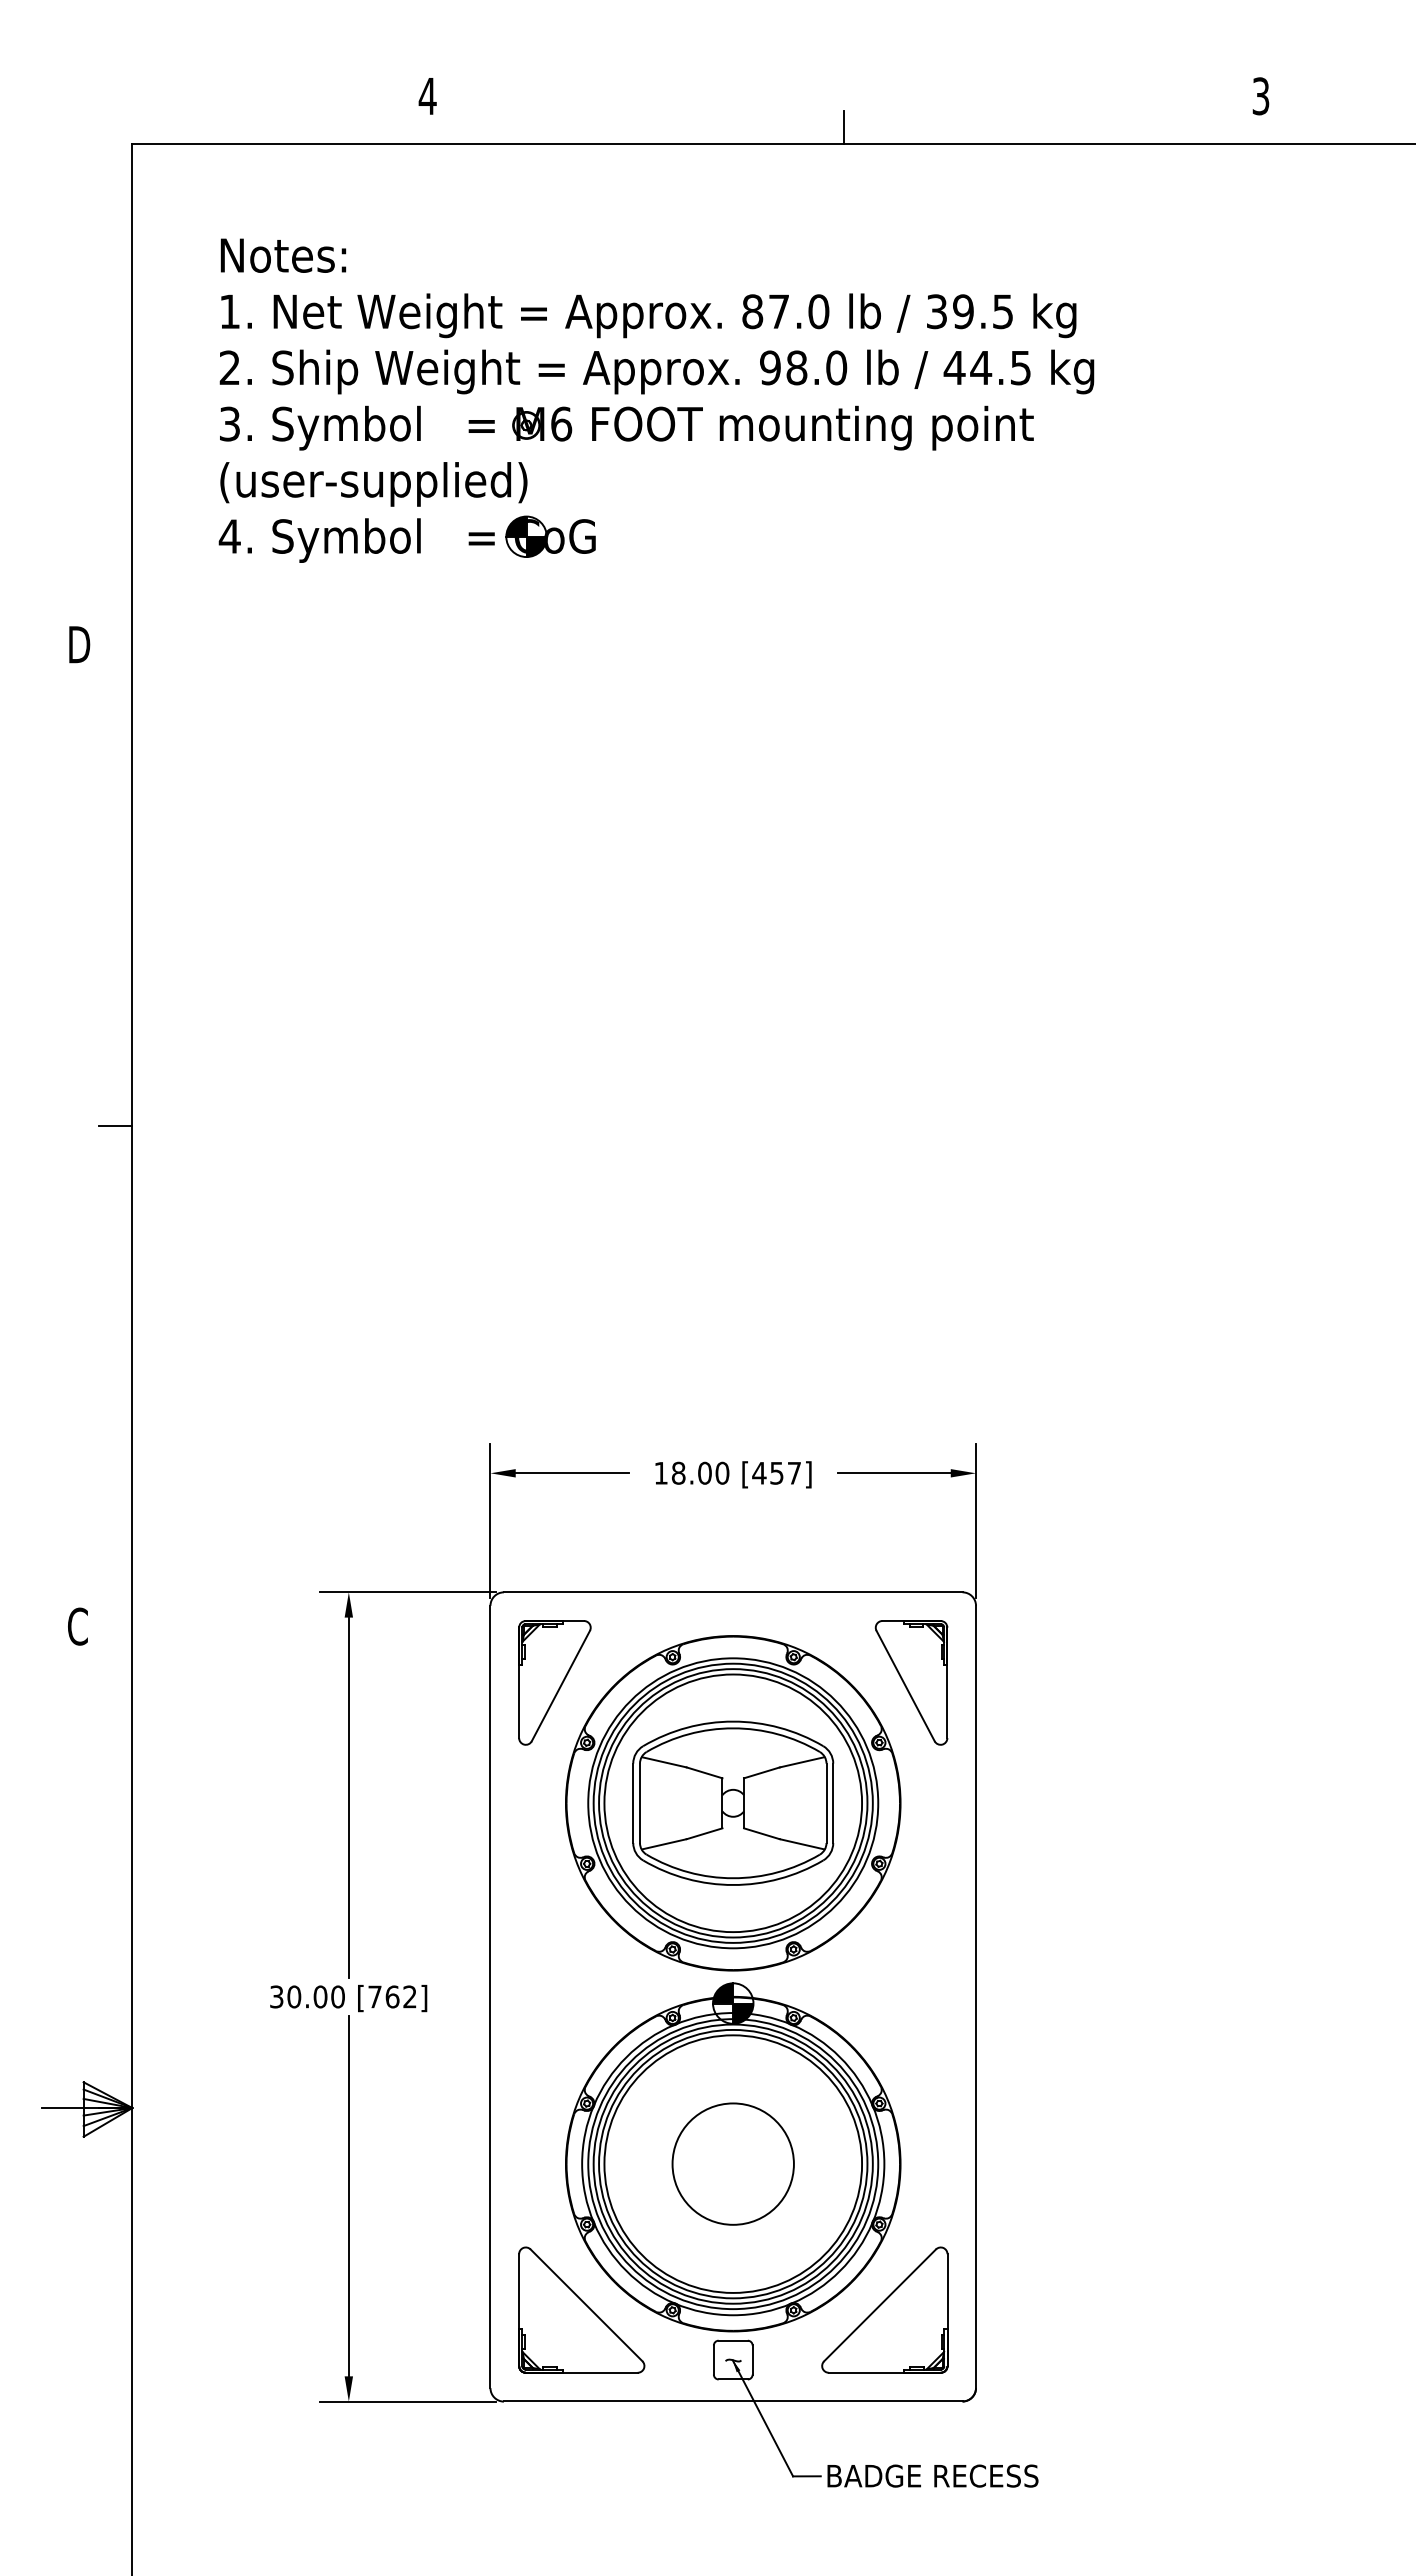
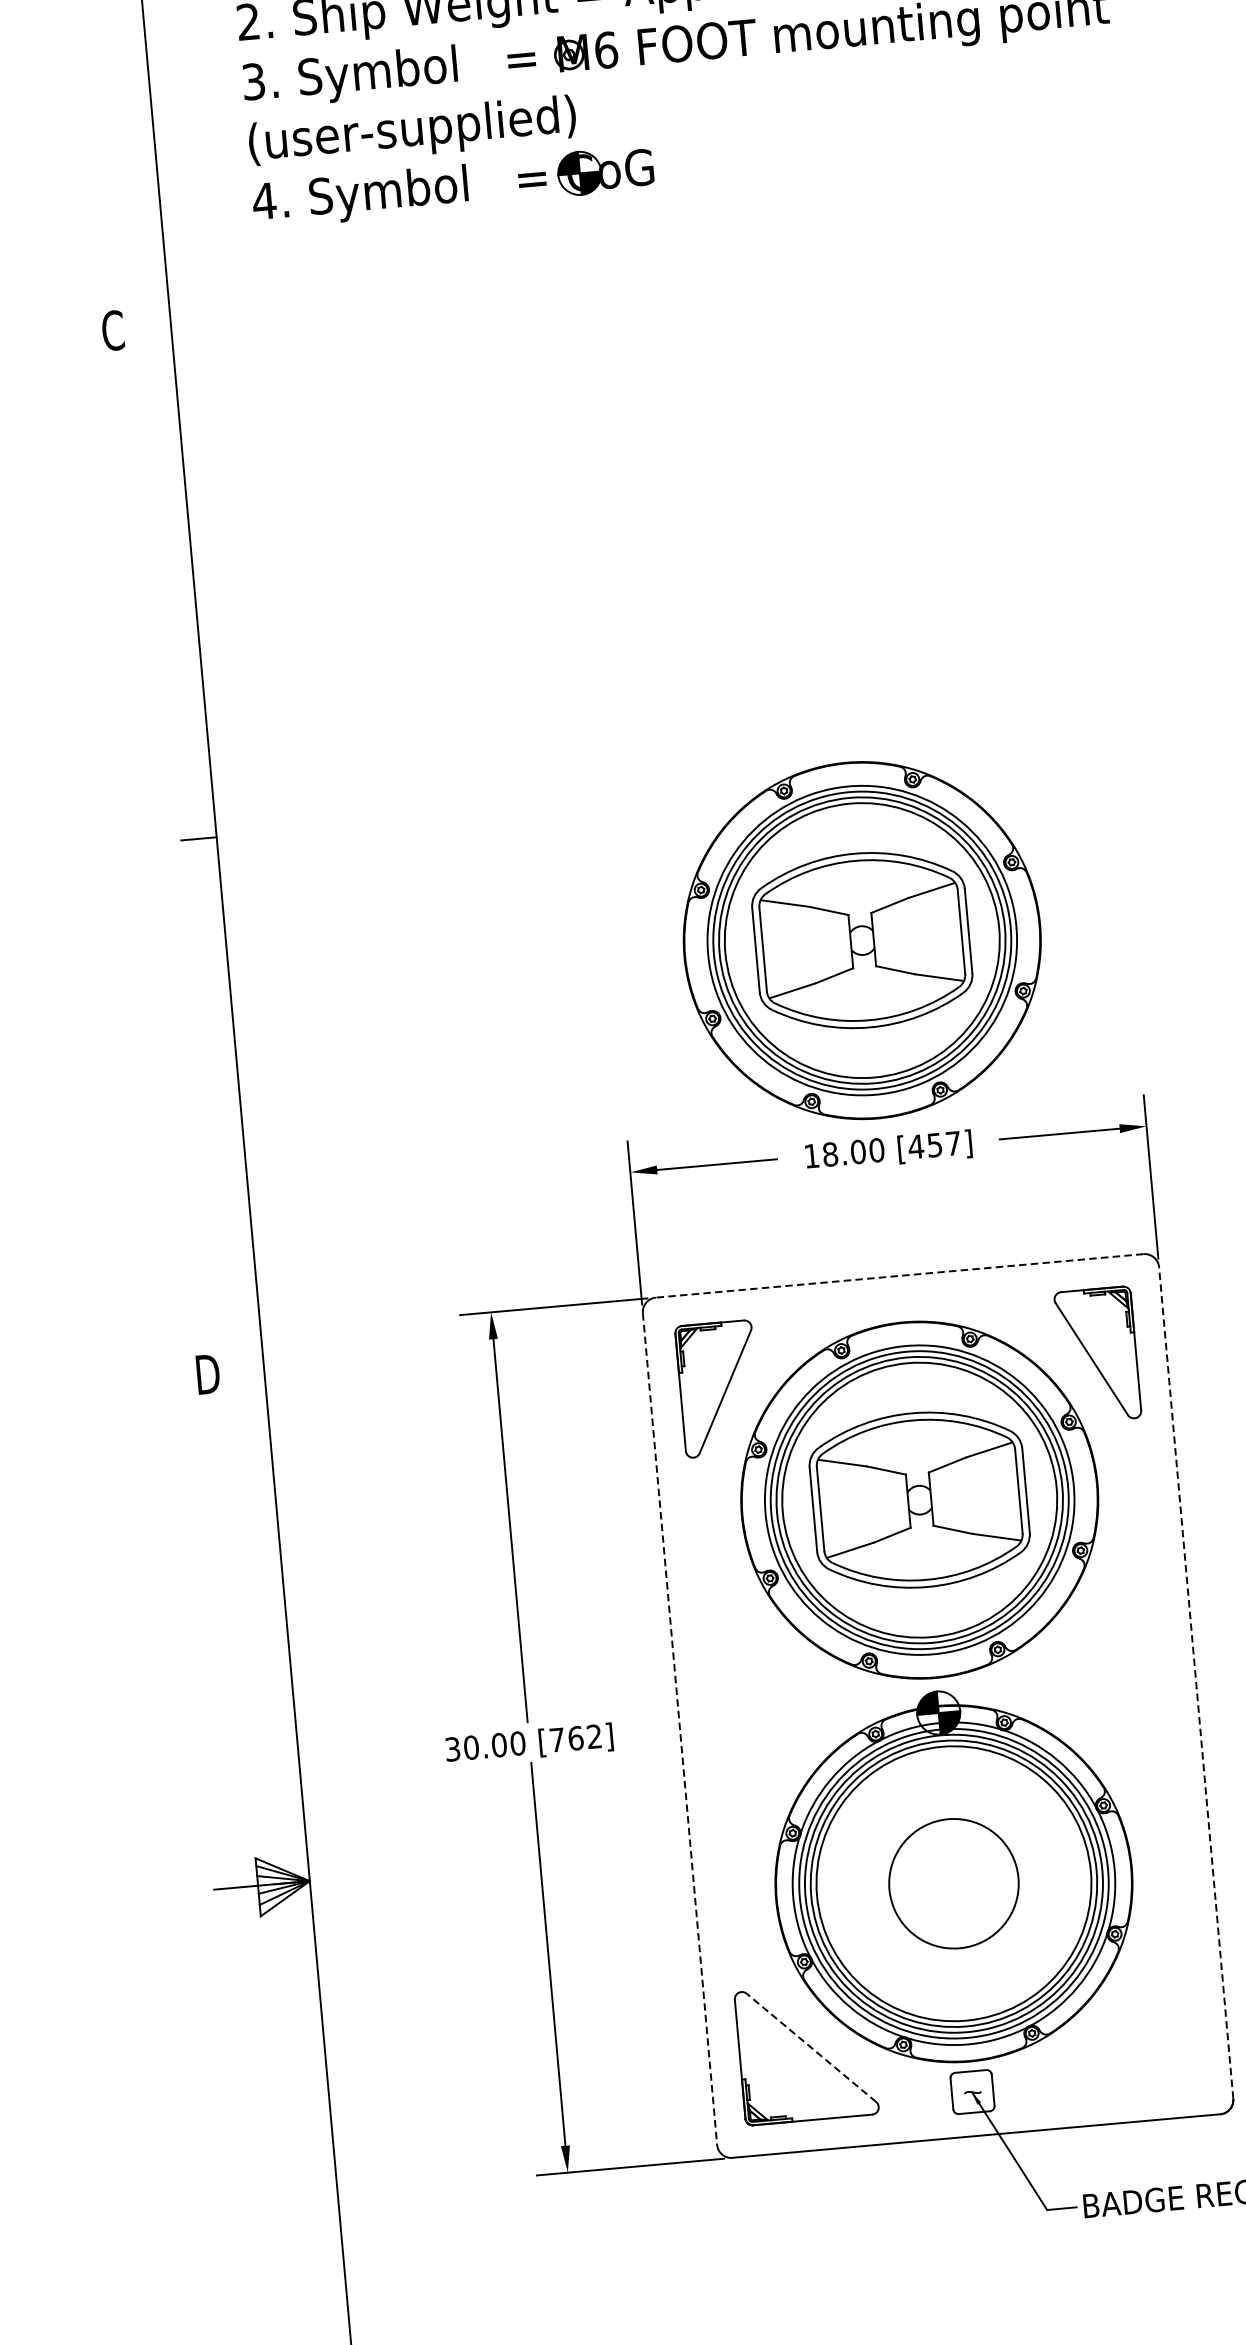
text: (79, 644) -> (114, 330), D -> C
part: (726, 1276) -> (862, 940), added
line: (732, 1592) -> (898, 1276), solid -> dashed
text: (79, 1626) -> (207, 1374), C -> D
line: (976, 1996) -> (1196, 1682), solid -> dashed
line: (490, 1997) -> (680, 1729), solid -> dashed
line: (586, 2305) -> (811, 2047), solid -> dashed
part: (884, 2309) -> (1128, 2023), removed

